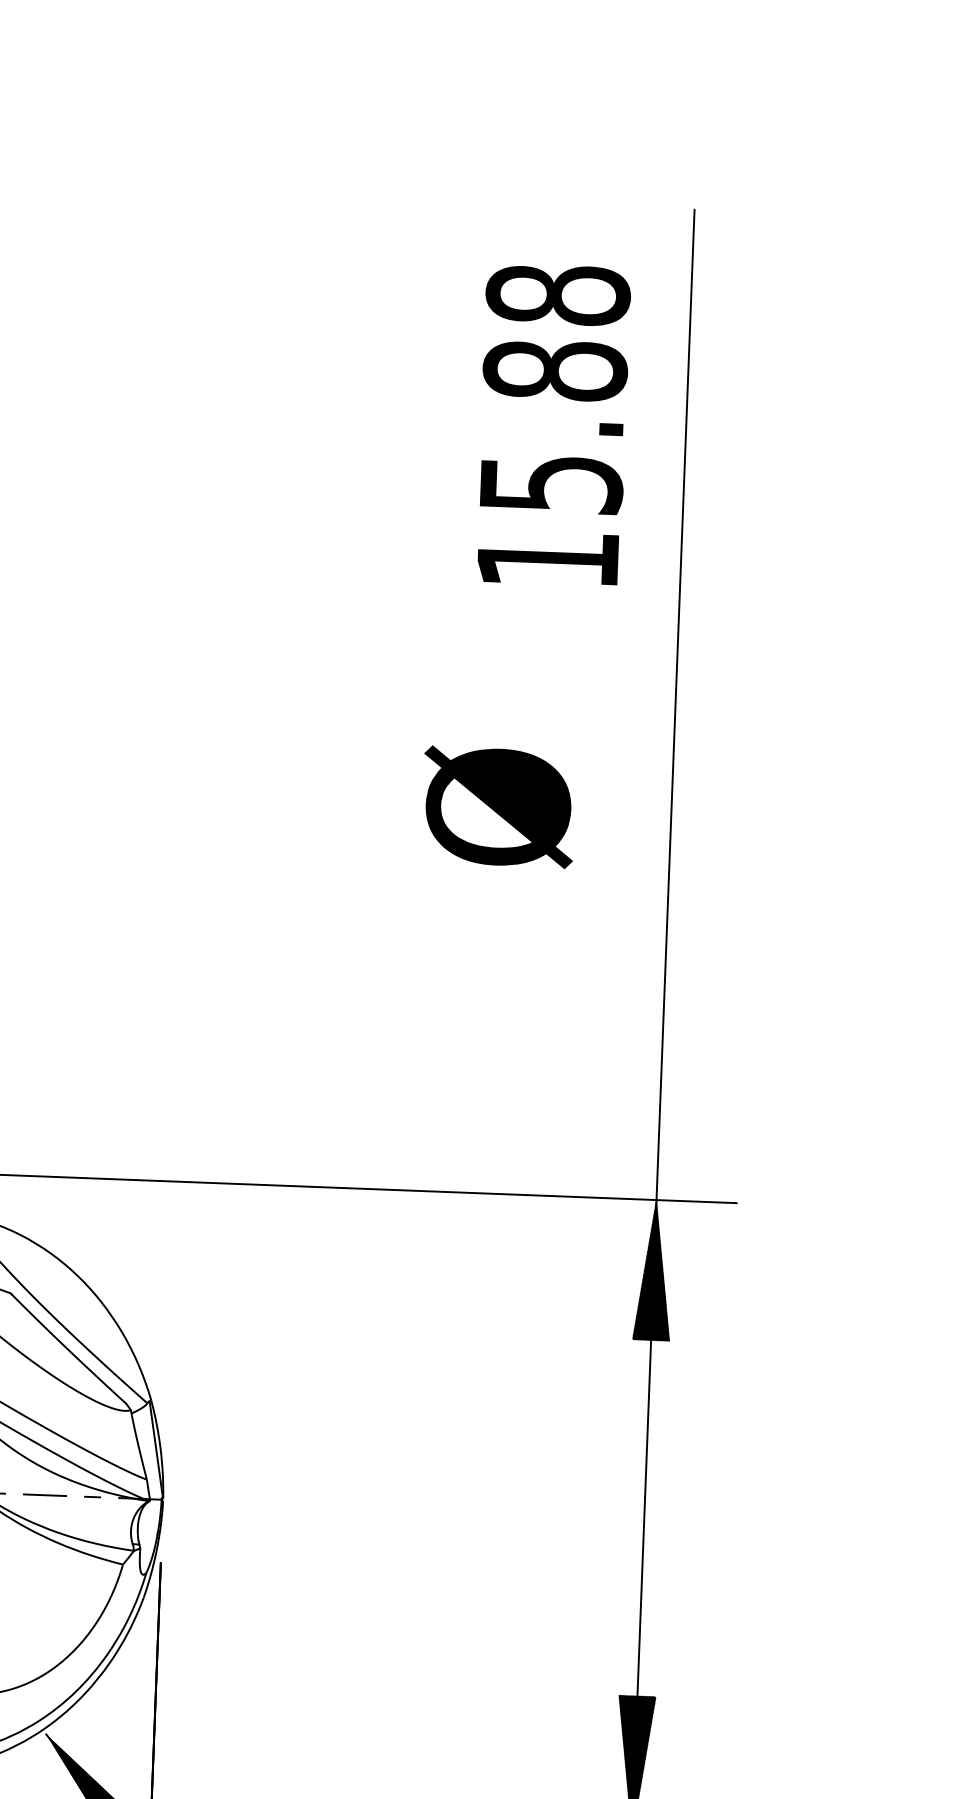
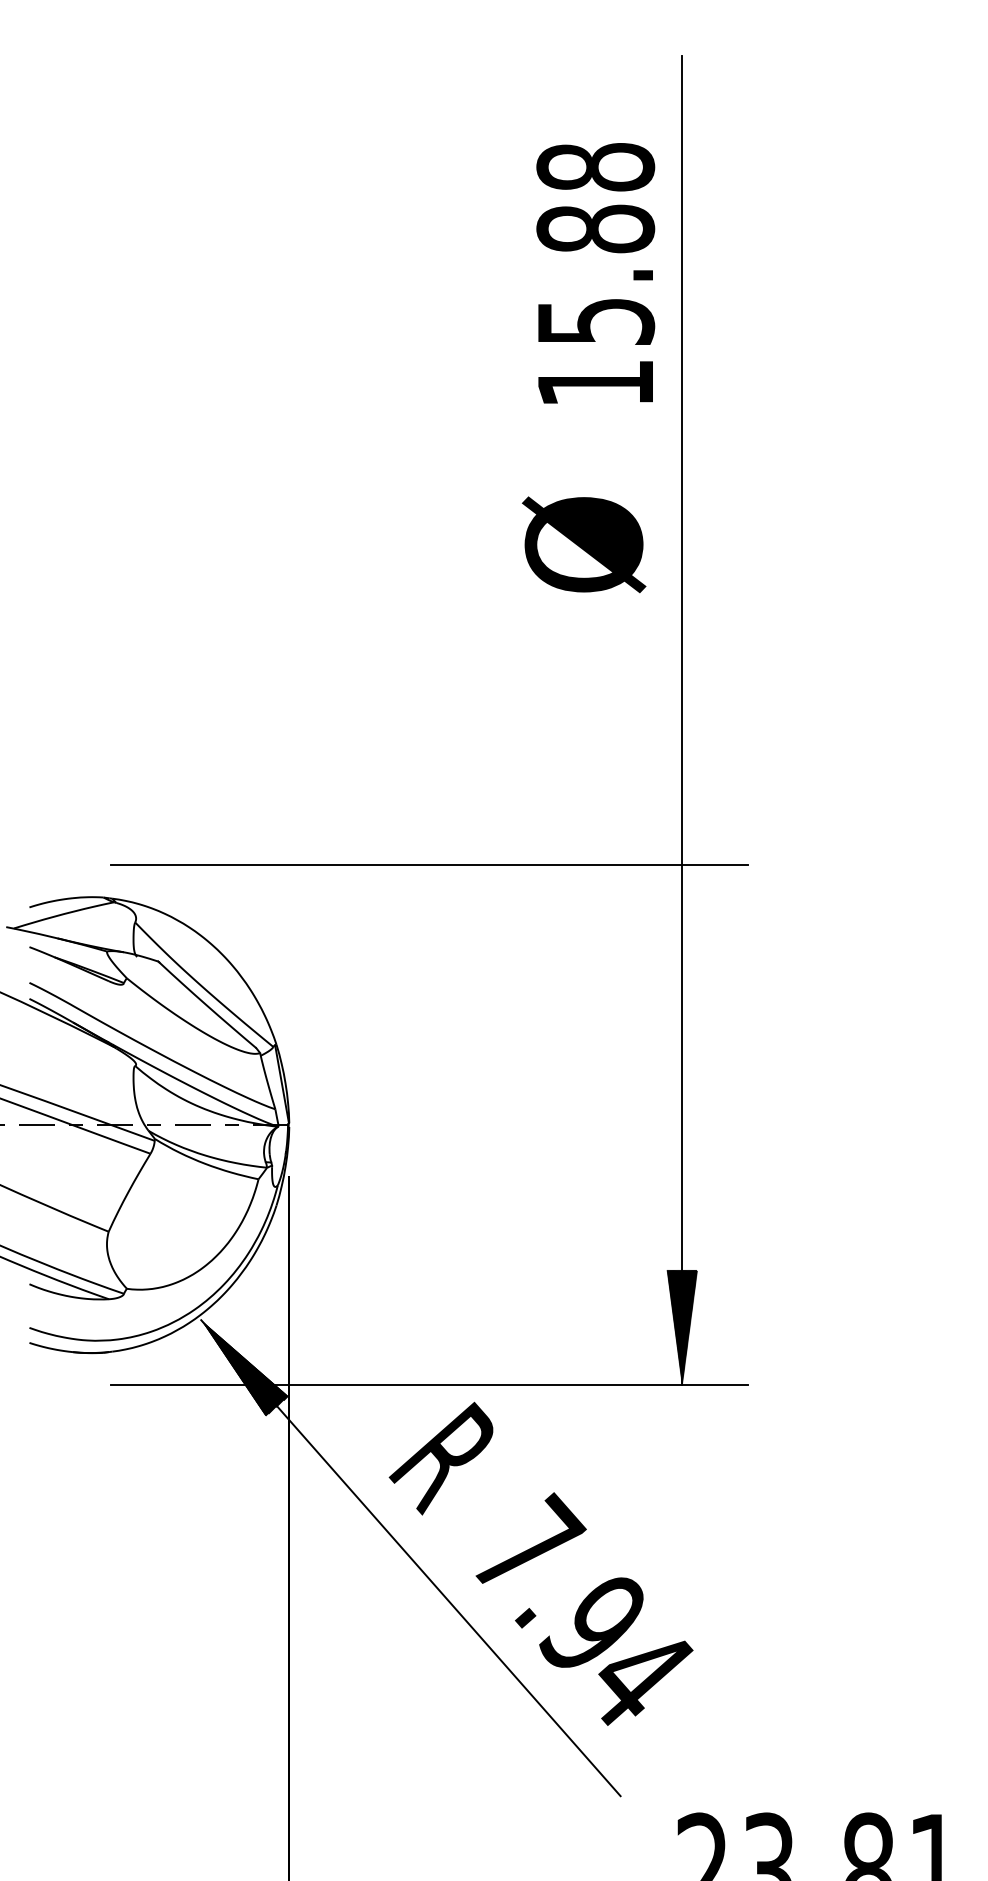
text: (552, 425) -> (595, 273), moved
text: (499, 806) -> (584, 544), moved
hatch: (654, 1270) -> (682, 922), removed

